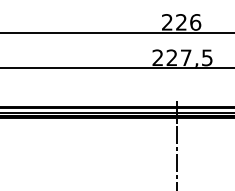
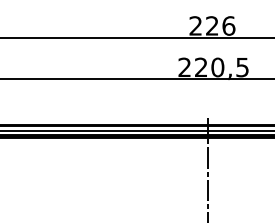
text: (185, 57) -> (217, 67), 227,5 -> 220,5

